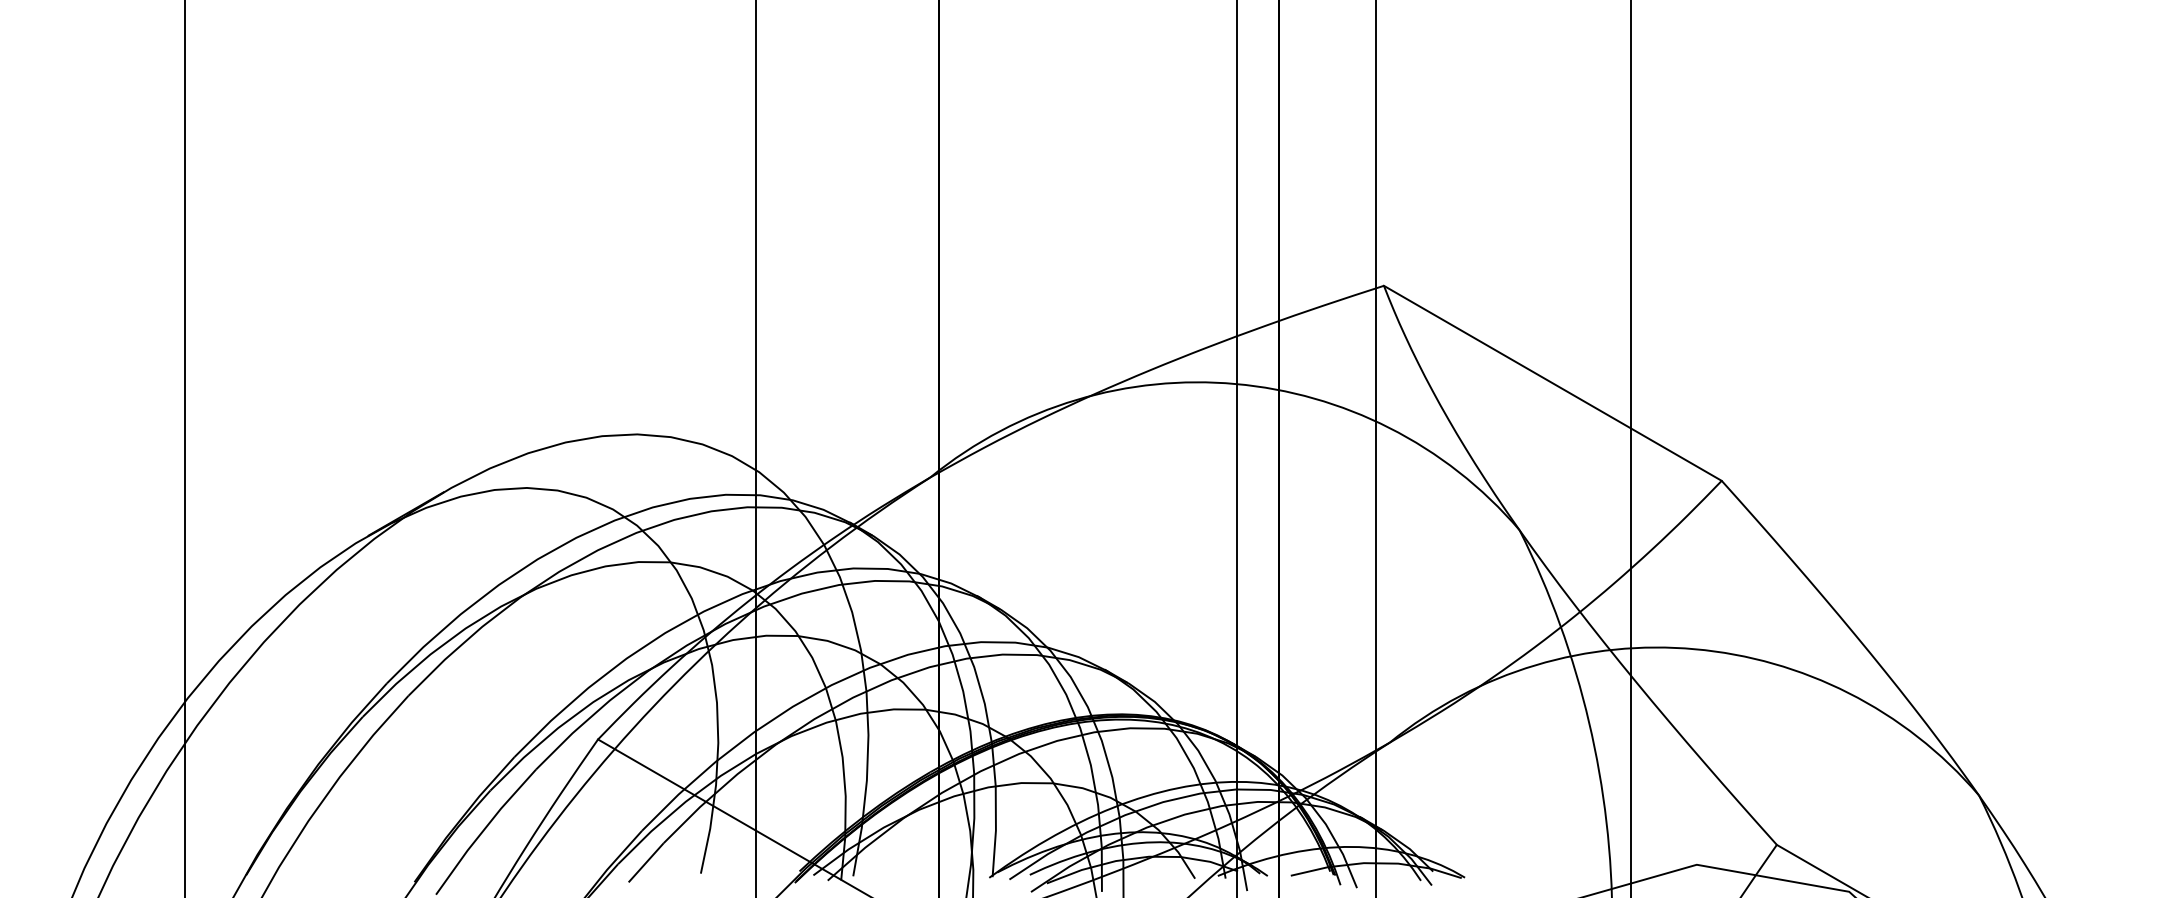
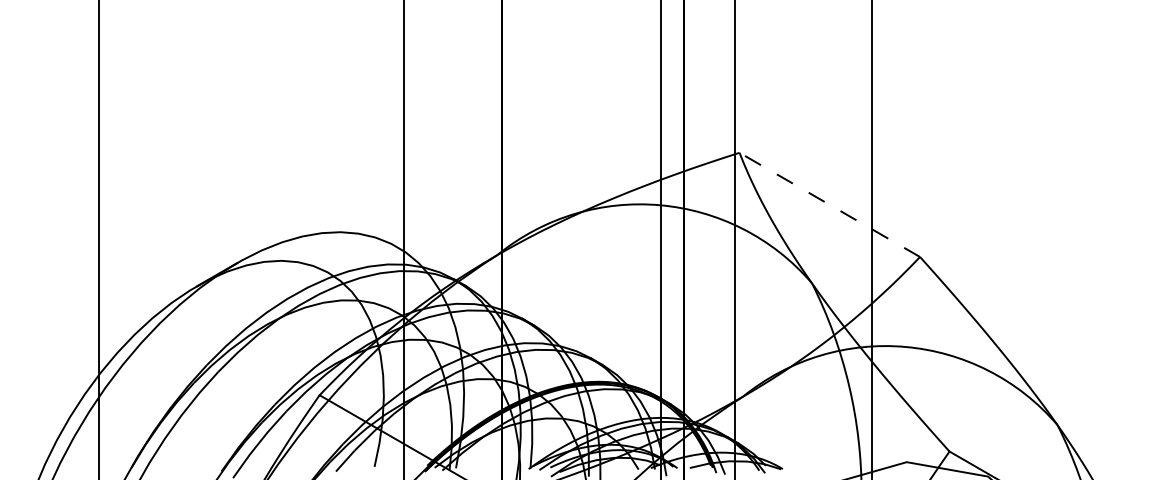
line: (1552, 382) -> (829, 204), solid -> dashed

